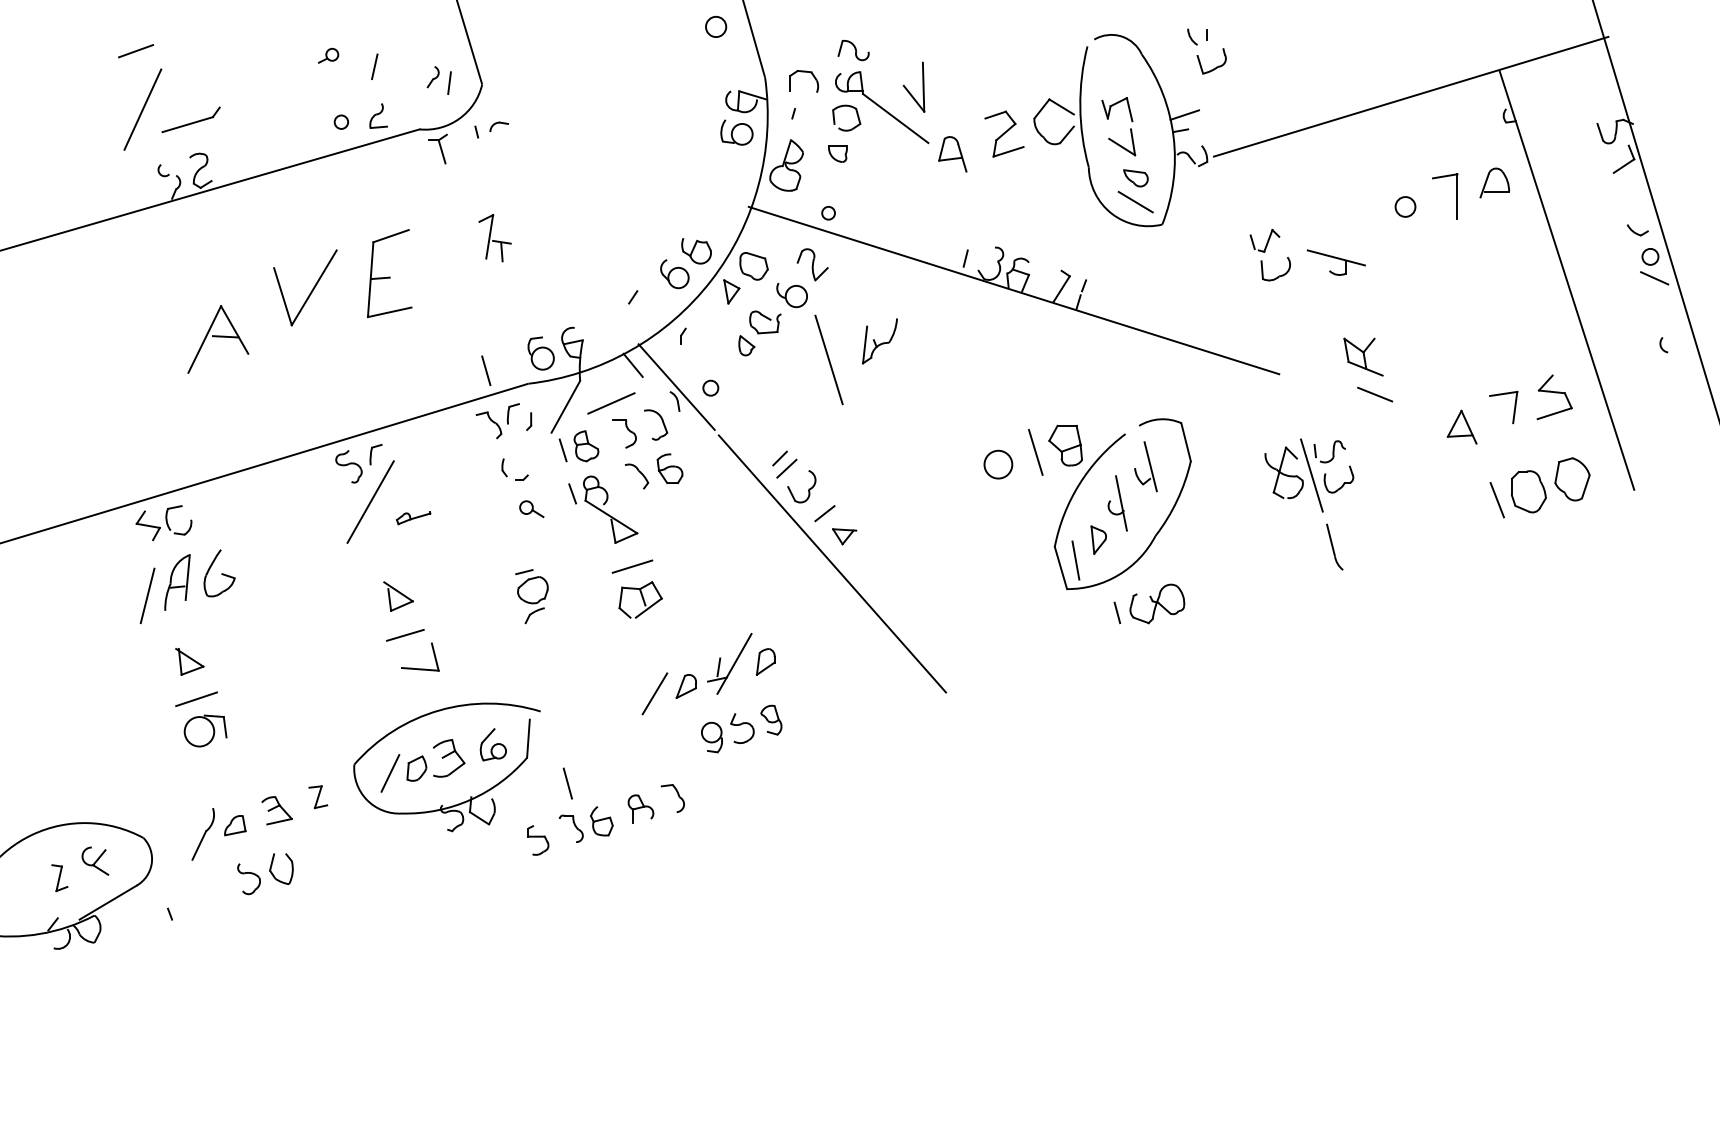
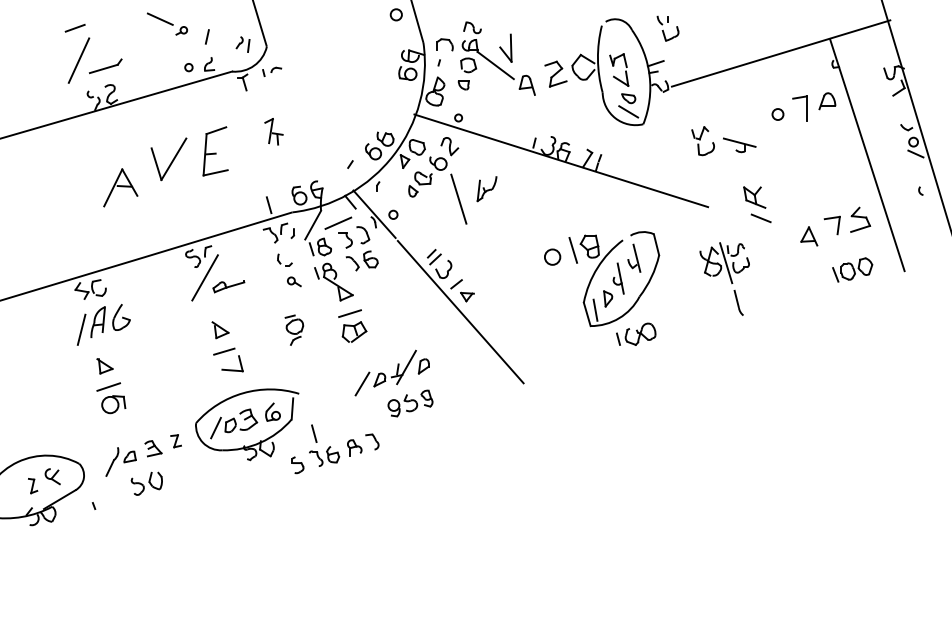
line: (288, 33) -> (159, 18), added
part: (1540, 486) -> (852, 269), size x0.71
part: (412, 517) -> (228, 286), size x1.67

